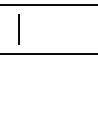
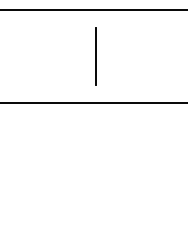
line: (18, 29) -> (94, 56), moved

